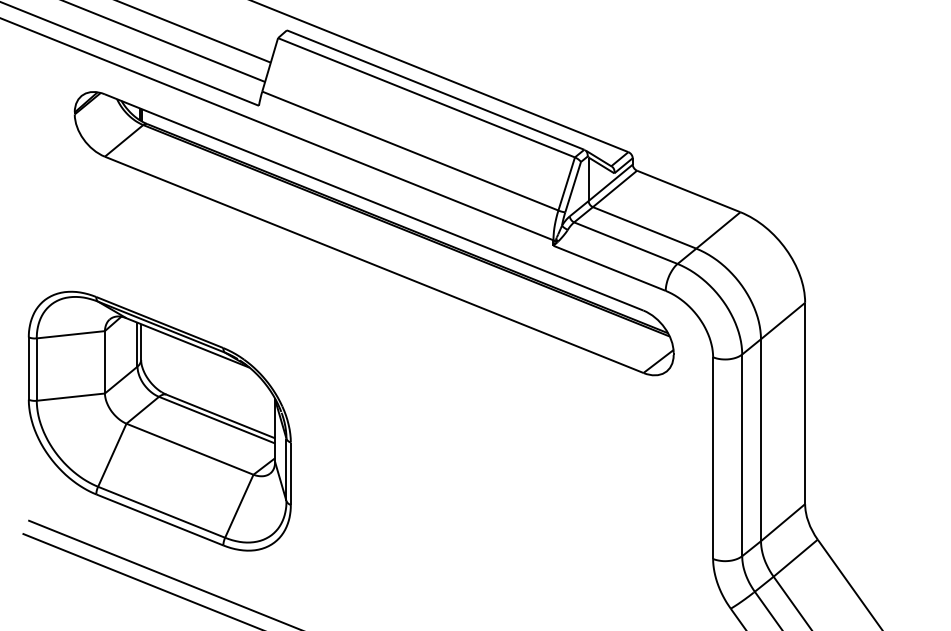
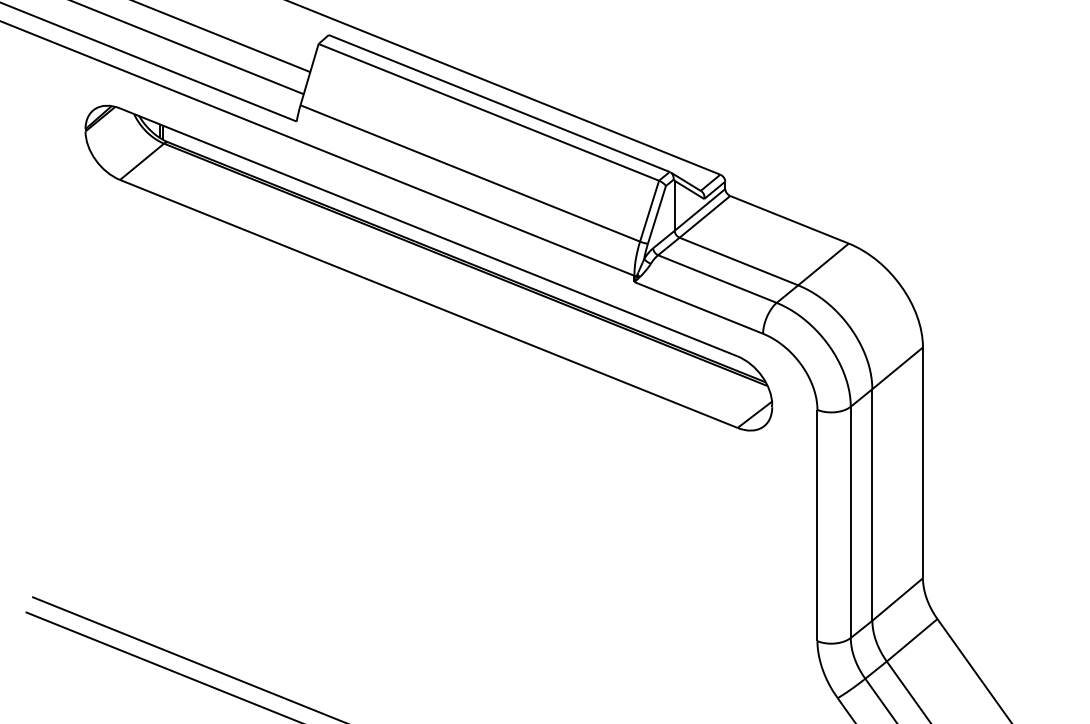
part: (159, 420) -> (182, 482), removed

